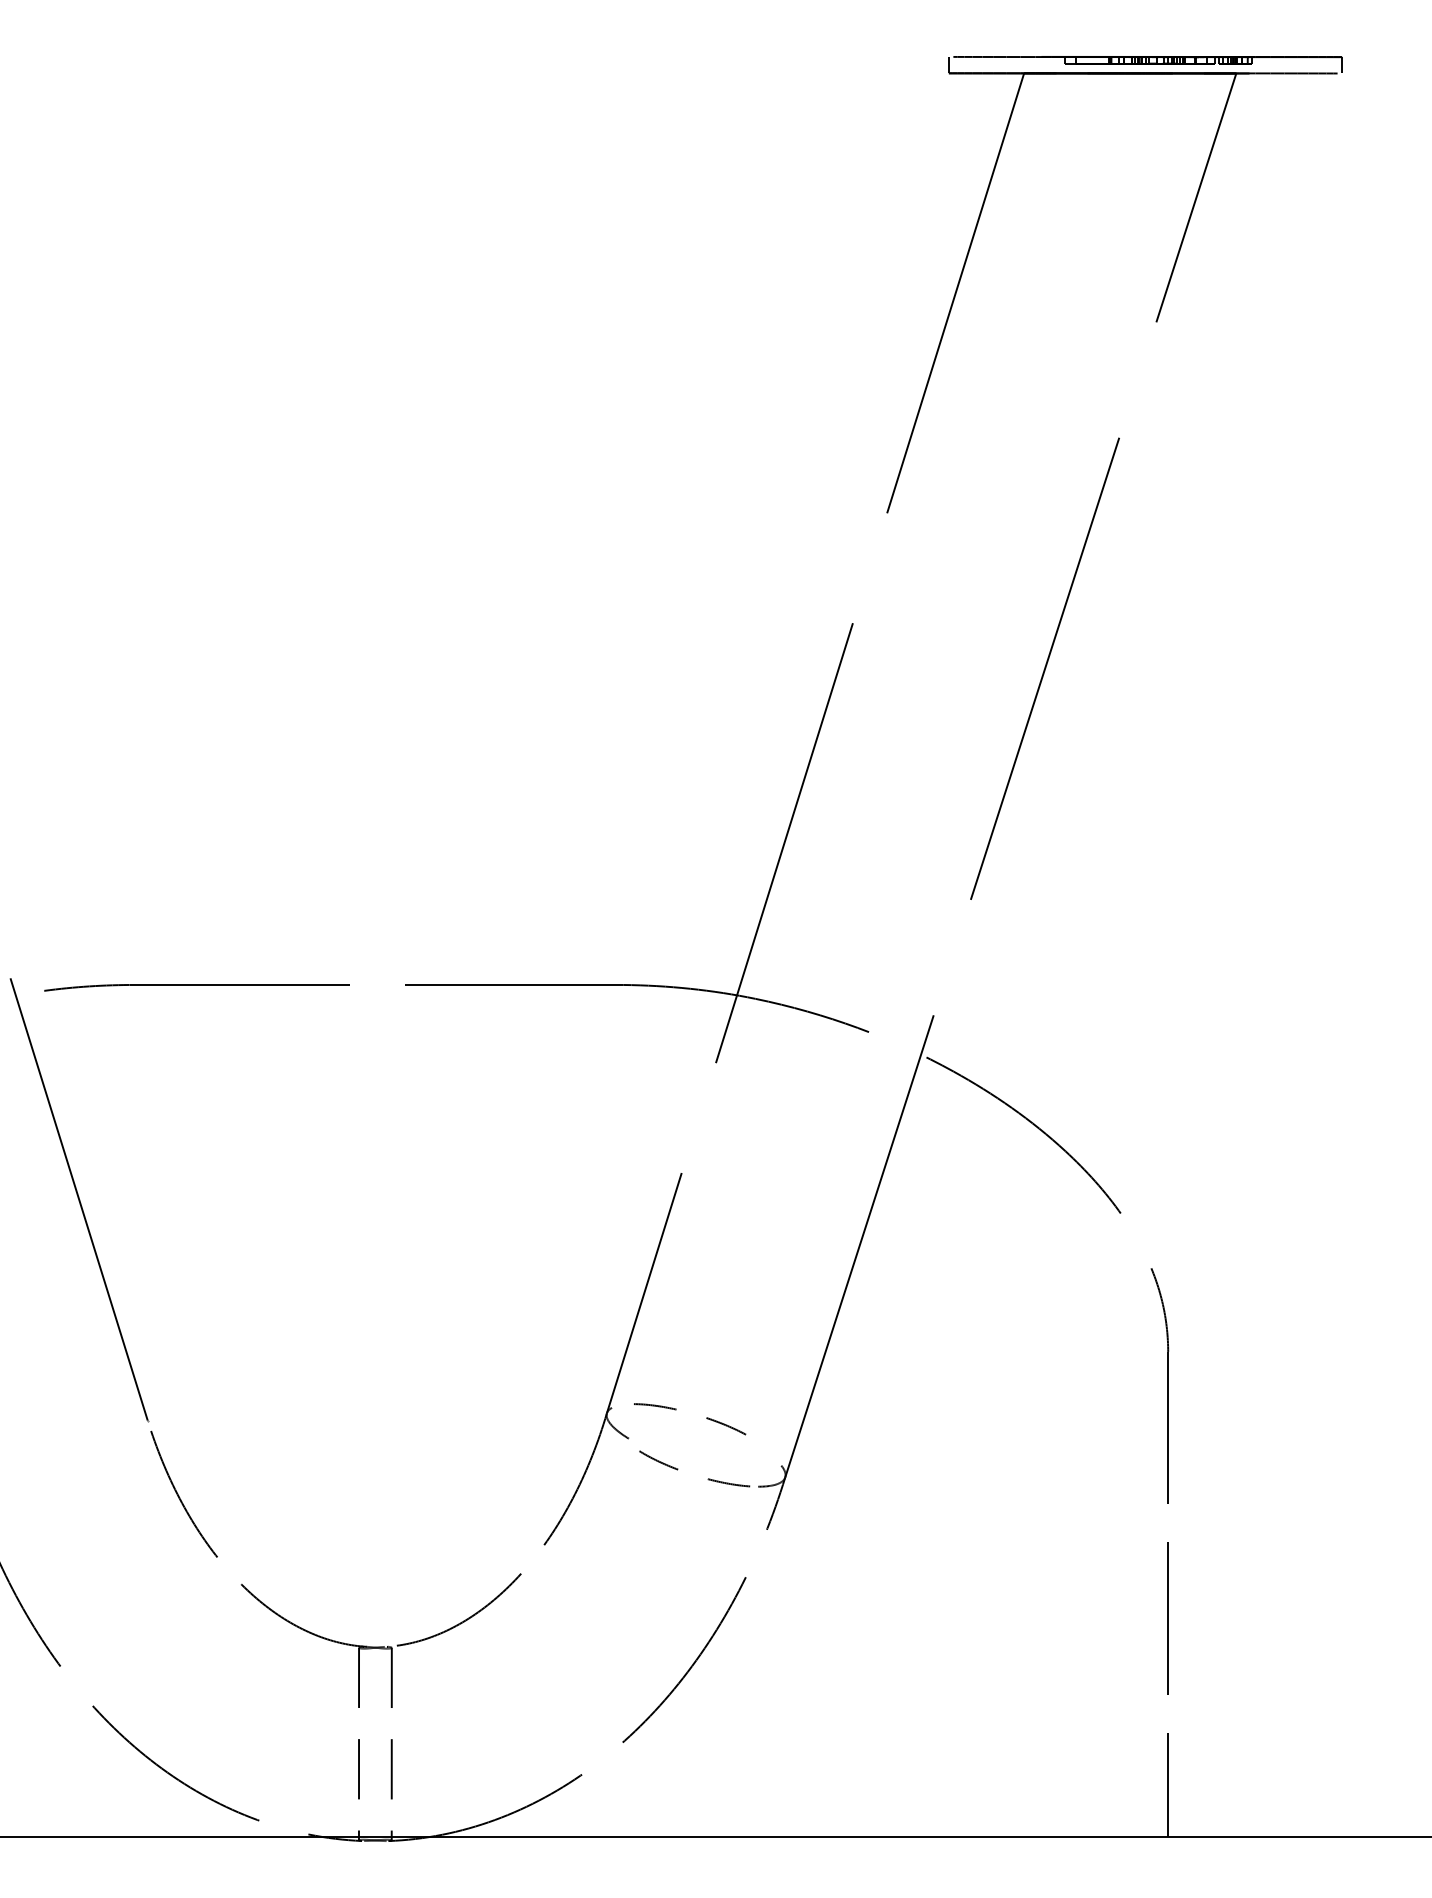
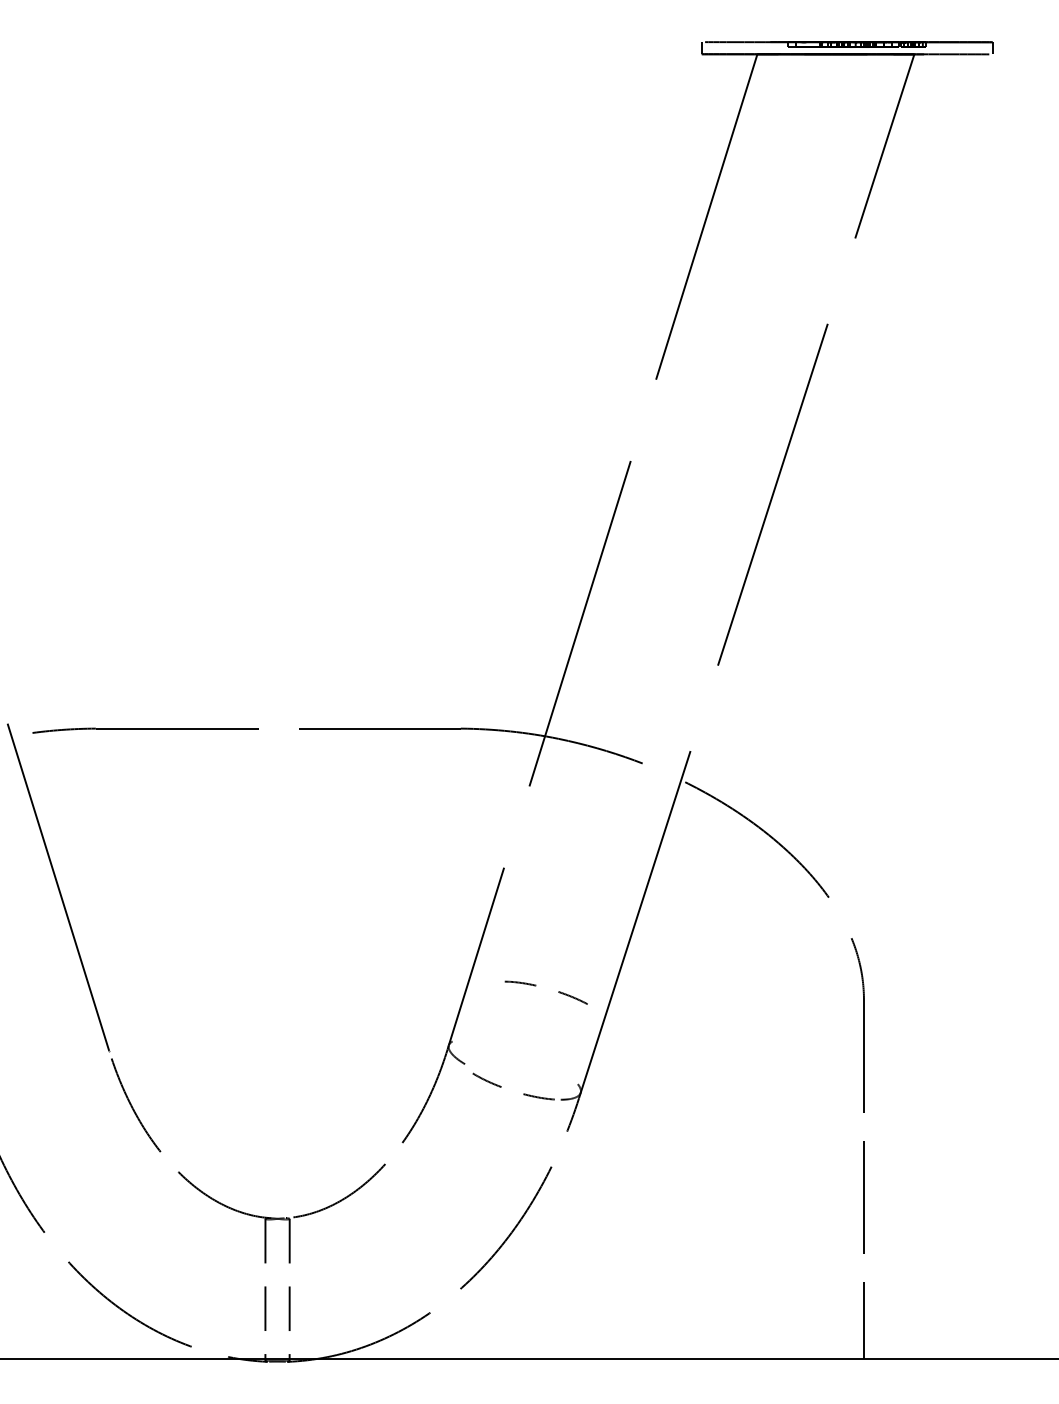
curve: (676, 1409) -> (536, 985), moved

